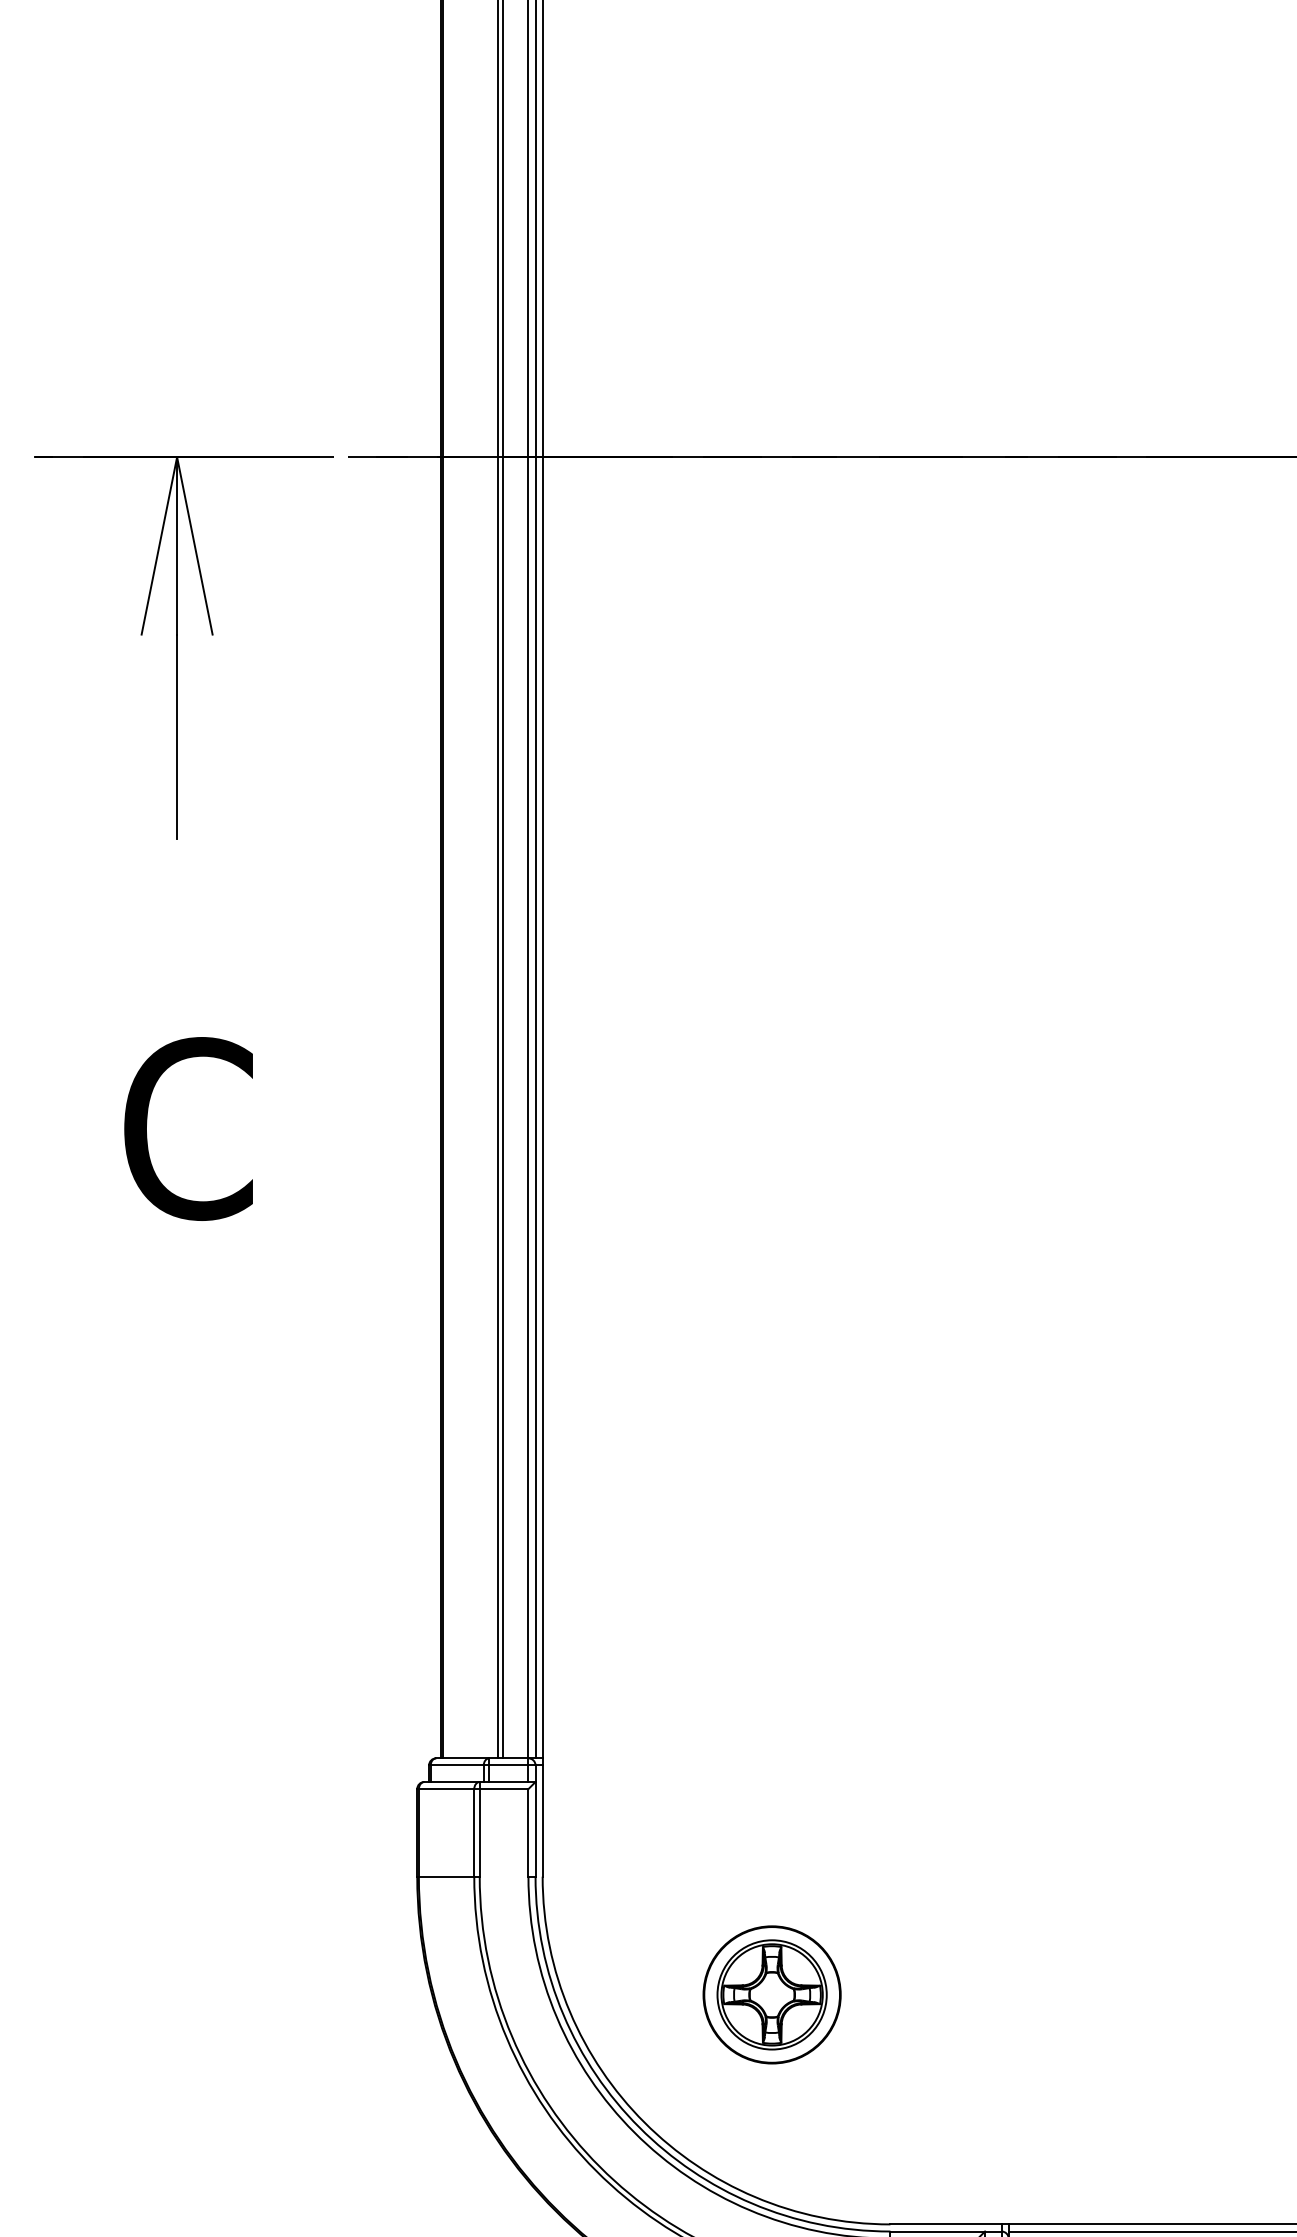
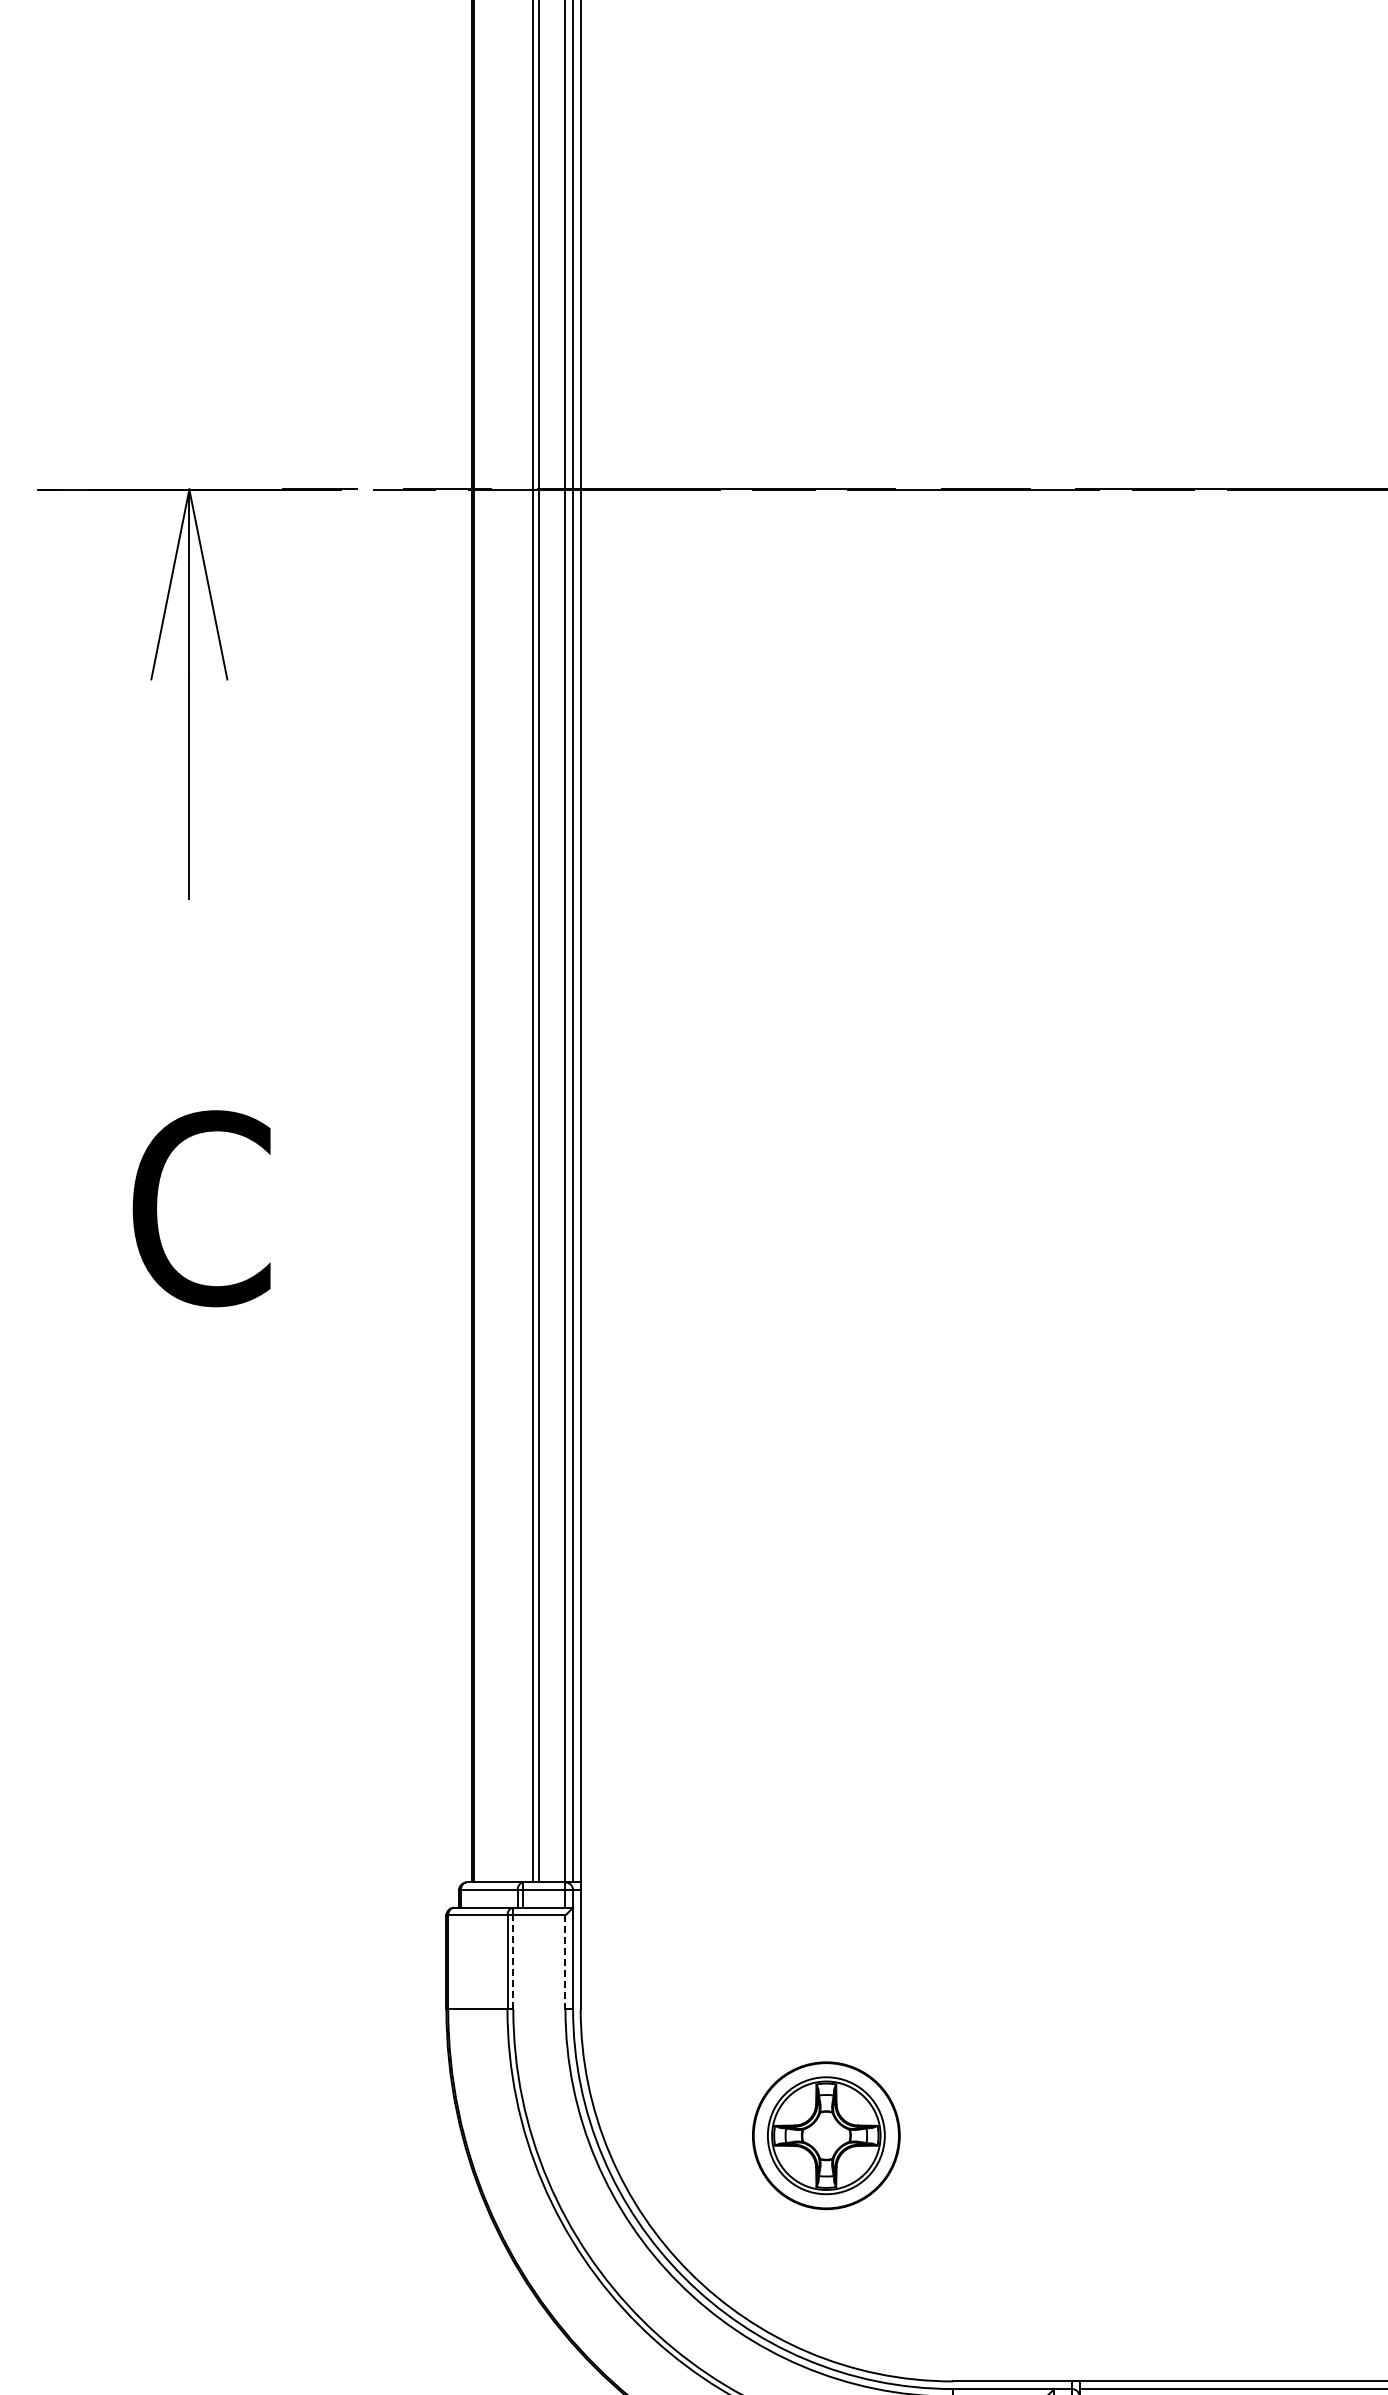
line: (479, 1833) -> (513, 1962), solid -> dashed
line: (528, 1833) -> (565, 1962), solid -> dashed

